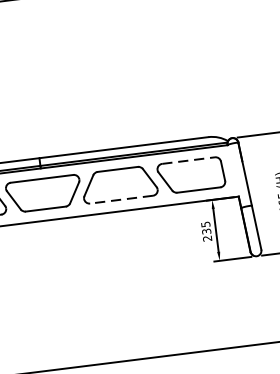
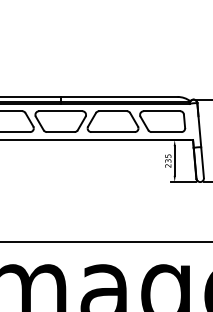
line: (189, 160) -> (162, 111), dashed -> solid
line: (122, 200) -> (113, 132), dashed -> solid

